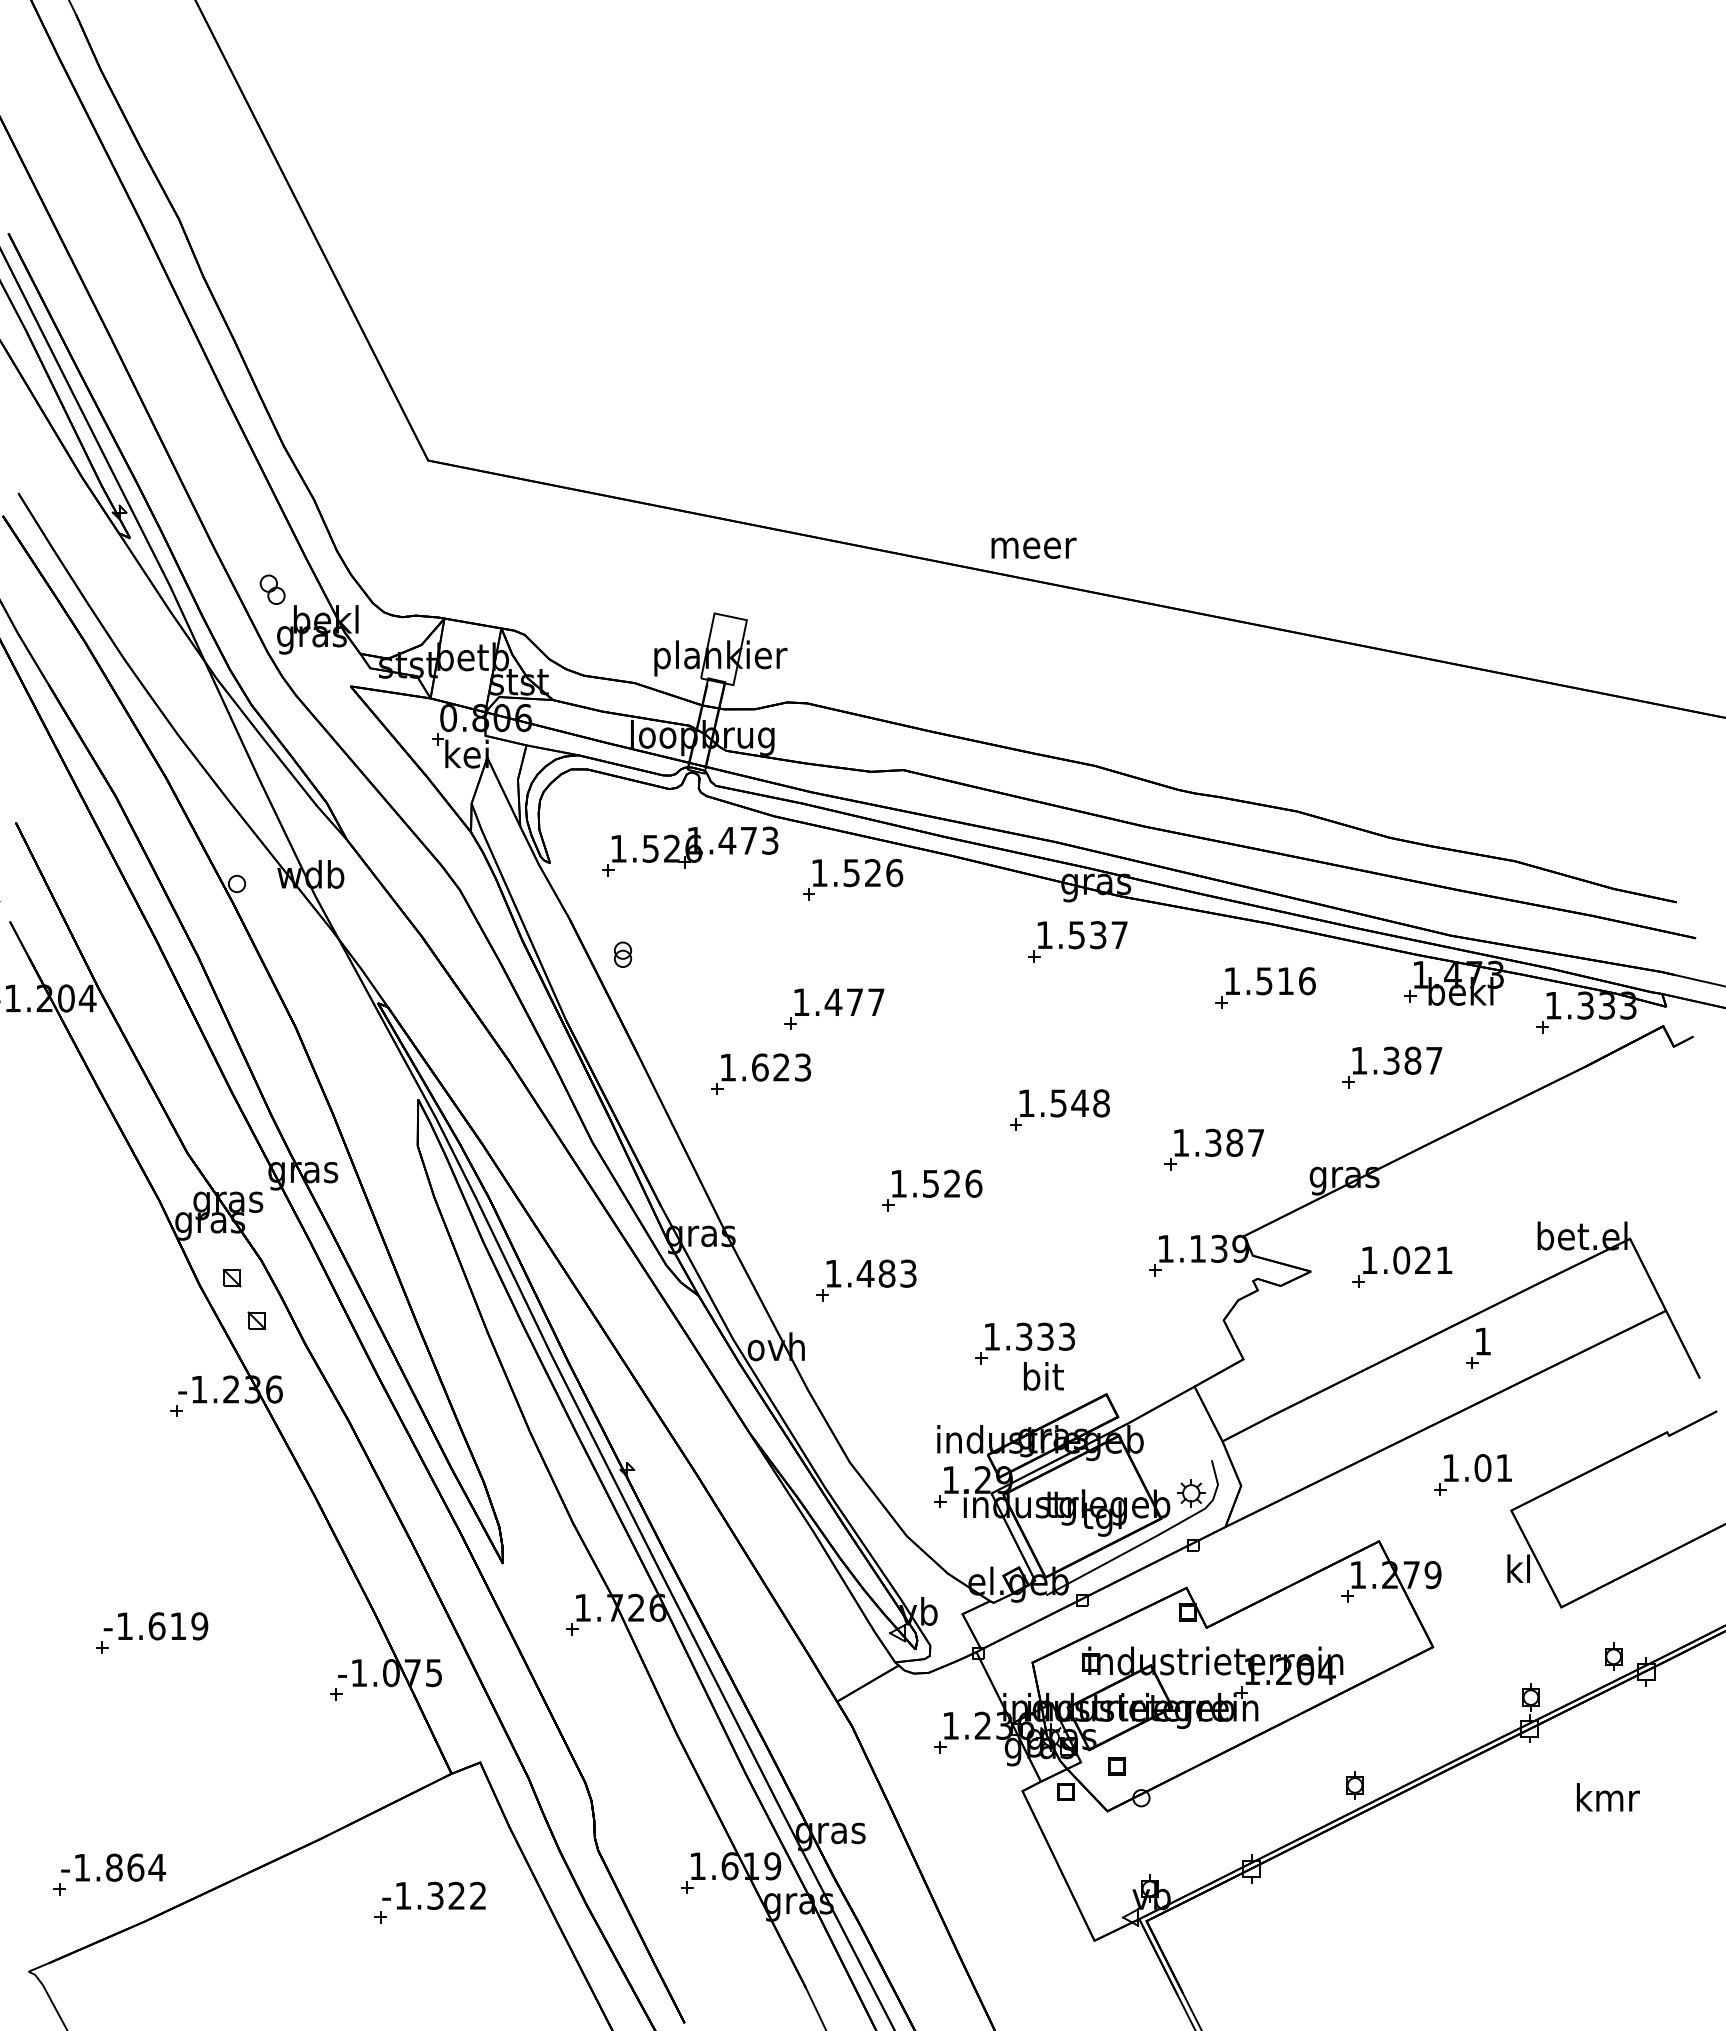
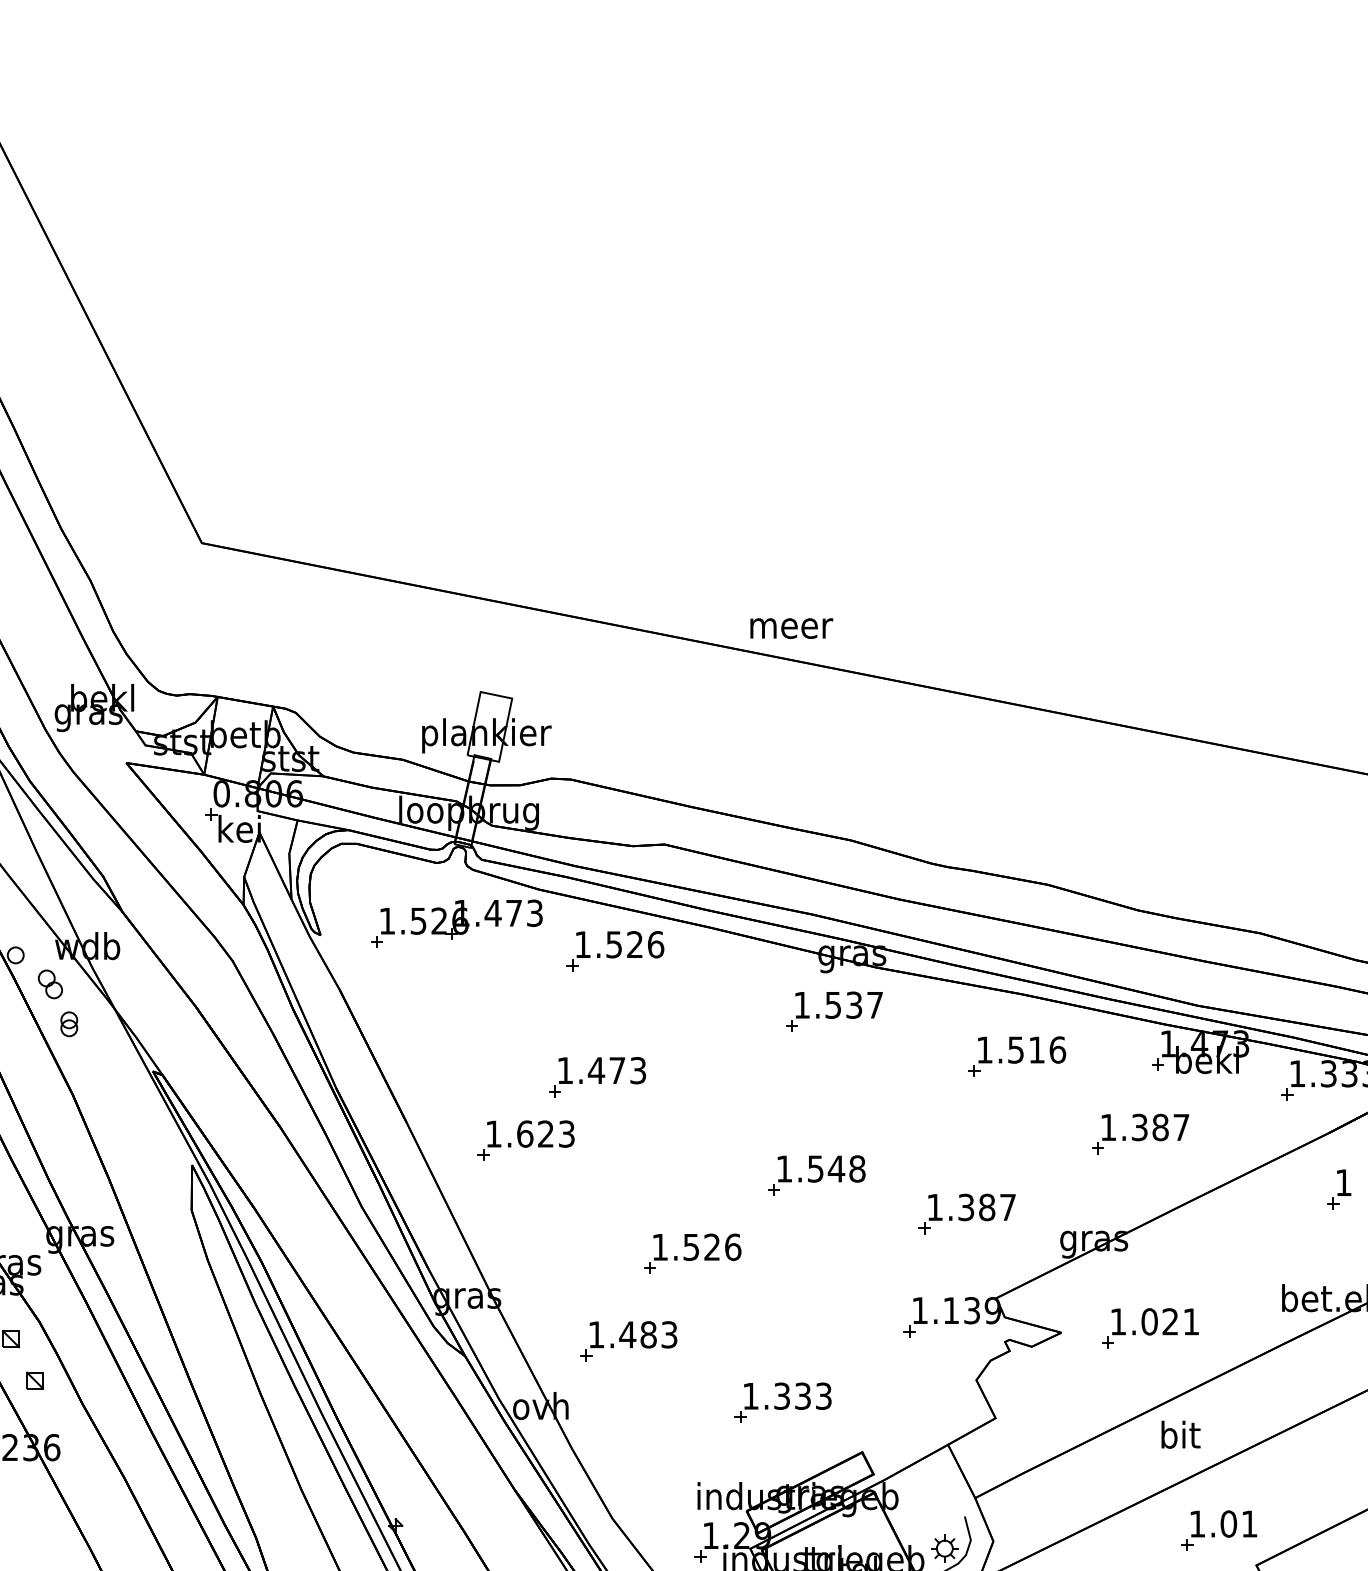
part: (272, 589) -> (50, 984), moved
part: (622, 954) -> (68, 1024), moved
text: (876, 1002) -> (638, 1070), 1.477 -> 1.473
part: (1478, 1348) -> (1339, 1189), moved
text: (1043, 1376) -> (1180, 1434), moved

